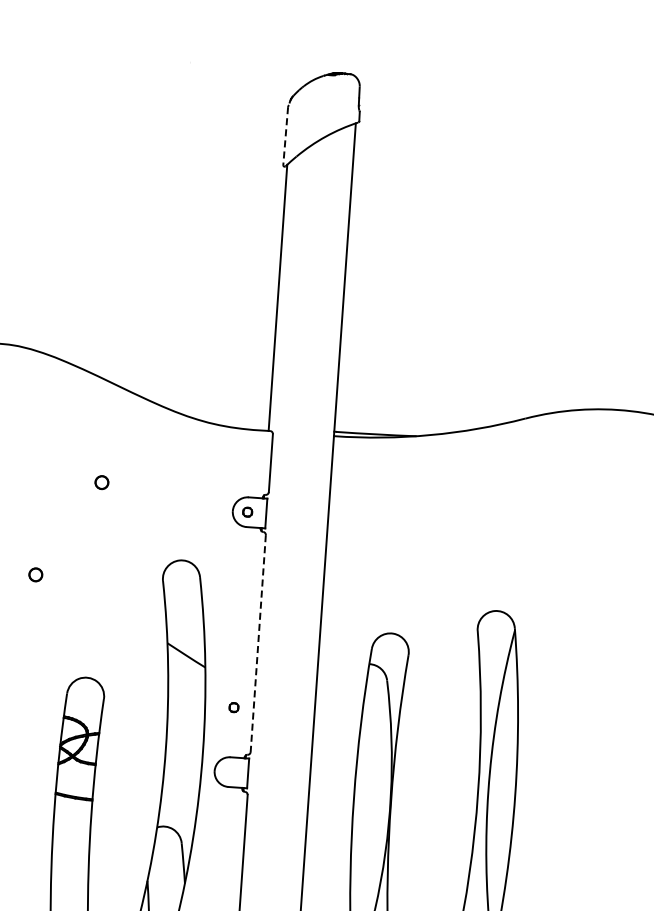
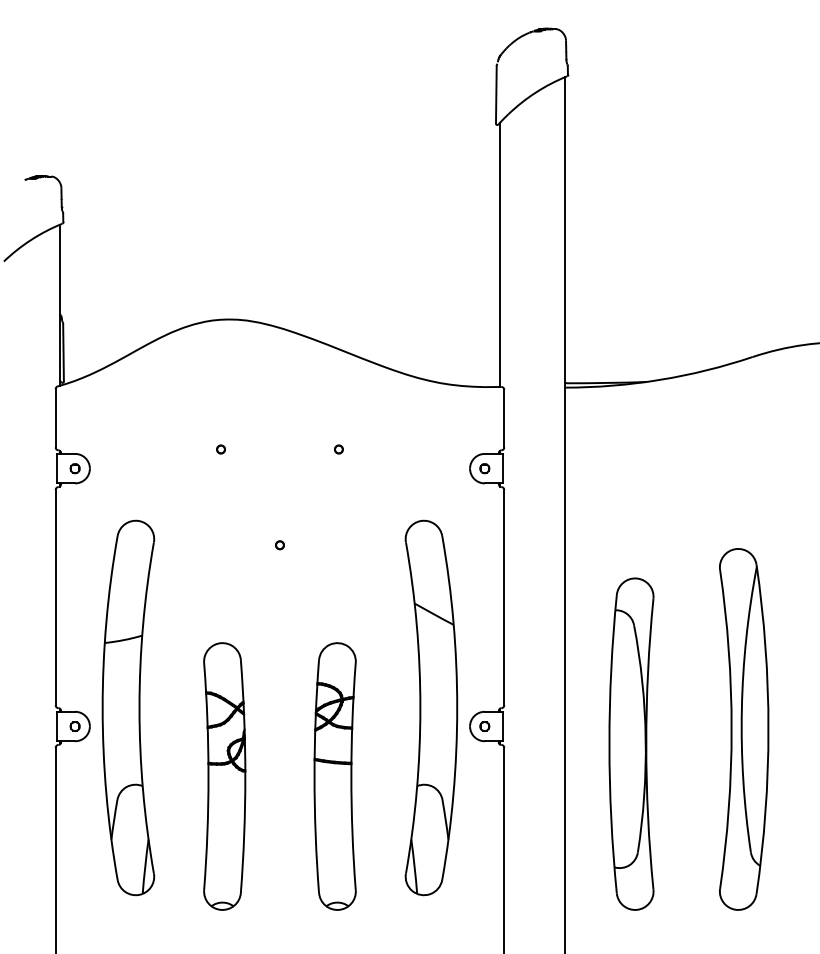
line: (285, 135) -> (496, 94), dashed -> solid
part: (101, 482) -> (338, 449), size x0.62
part: (35, 575) -> (279, 545), size x0.62
line: (258, 643) -> (504, 597), dashed -> solid
circle: (233, 707) -> (484, 726), moved

